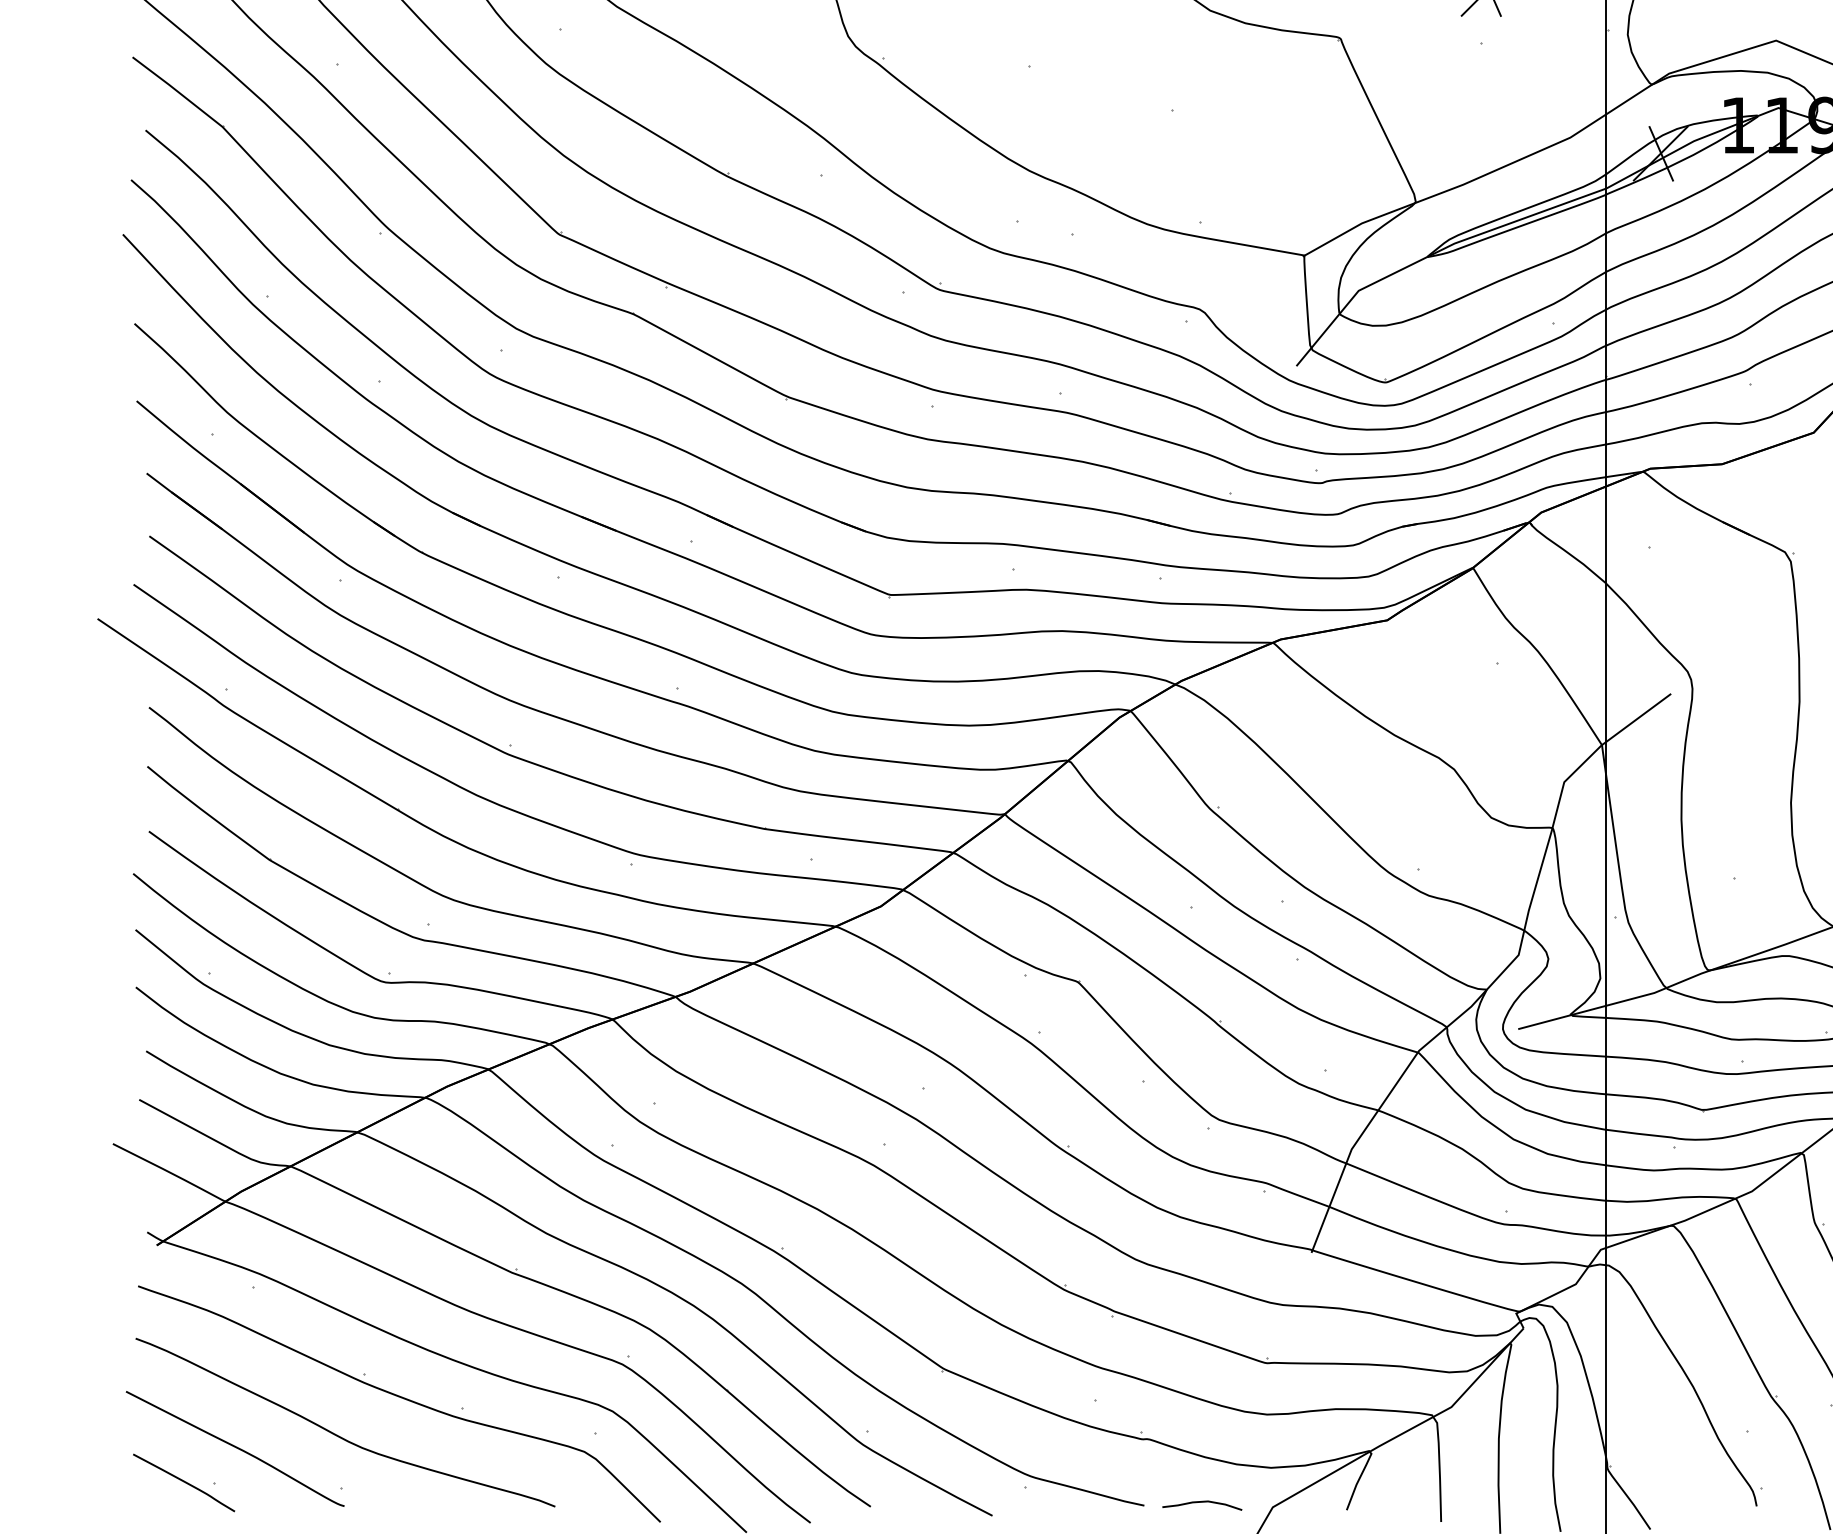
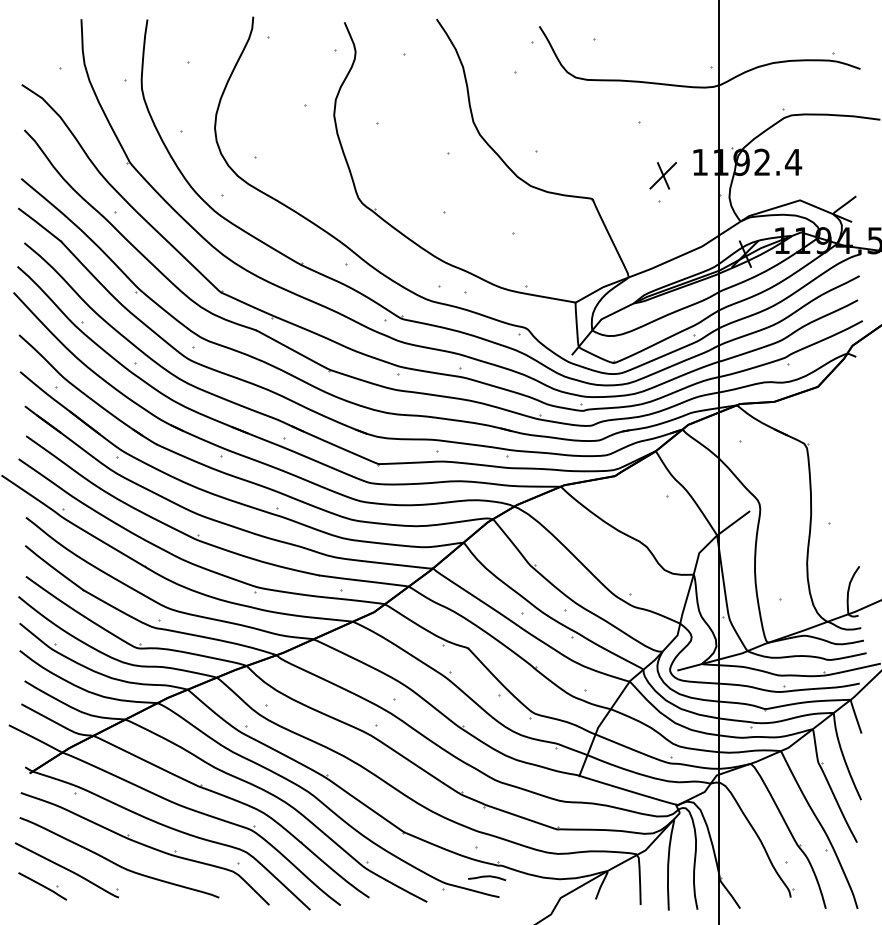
curve: (1203, 1504) -> (487, 877), moved

